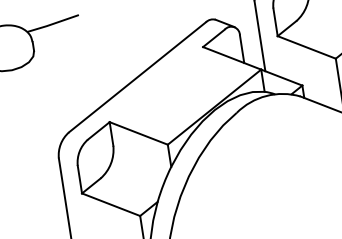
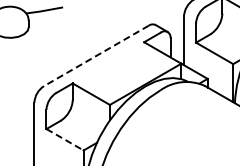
line: (137, 78) -> (96, 56), solid -> dashed
line: (111, 205) -> (65, 140), solid -> dashed

